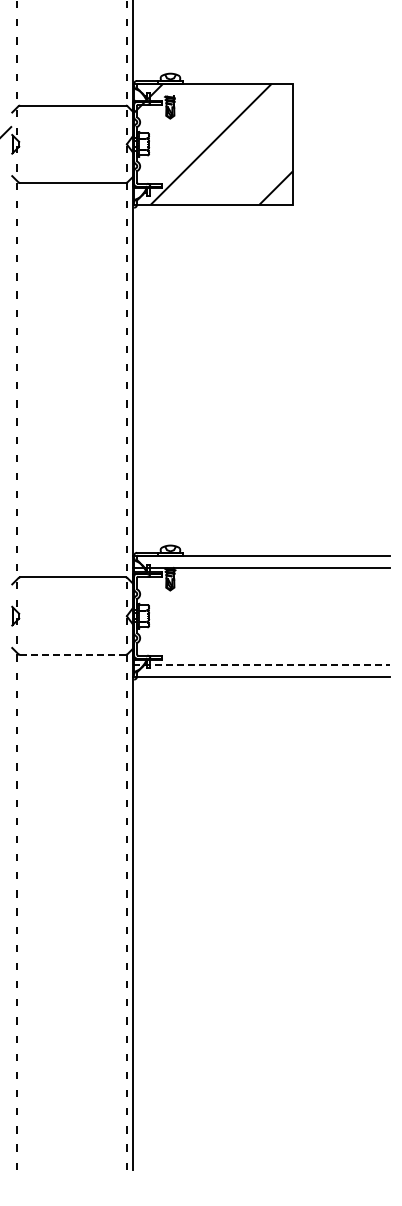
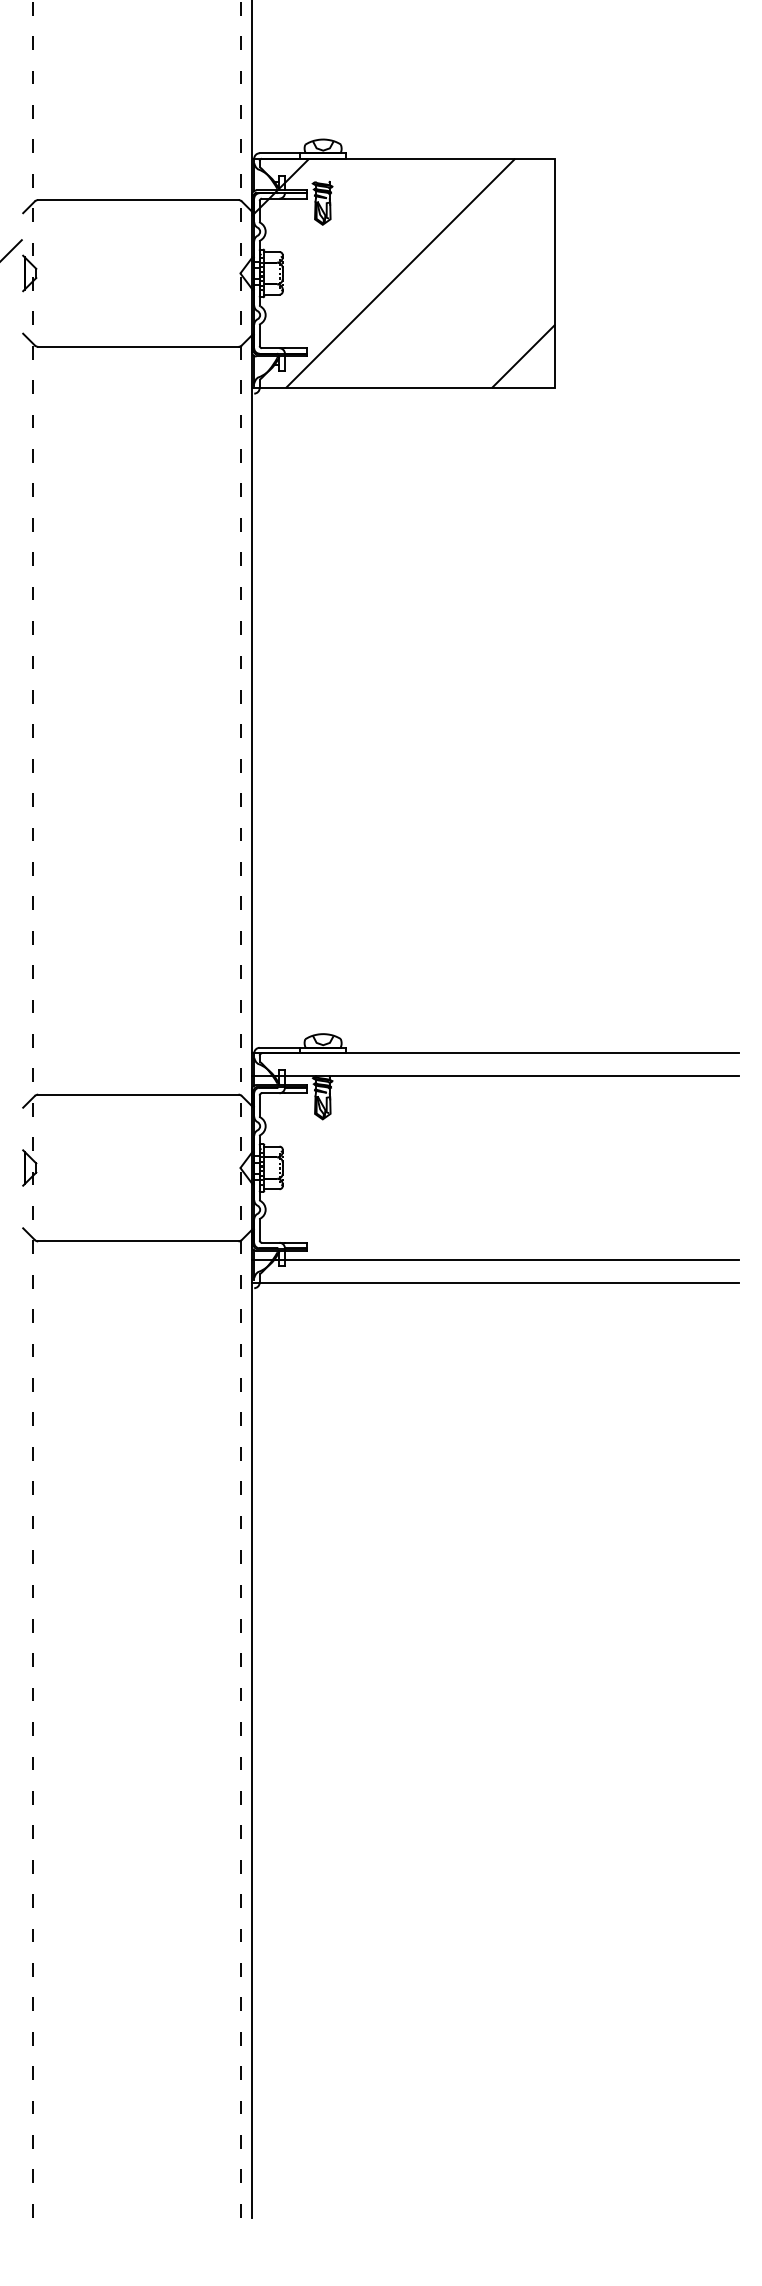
line: (73, 654) -> (139, 1240), dashed -> solid
line: (261, 664) -> (495, 1259), dashed -> solid

